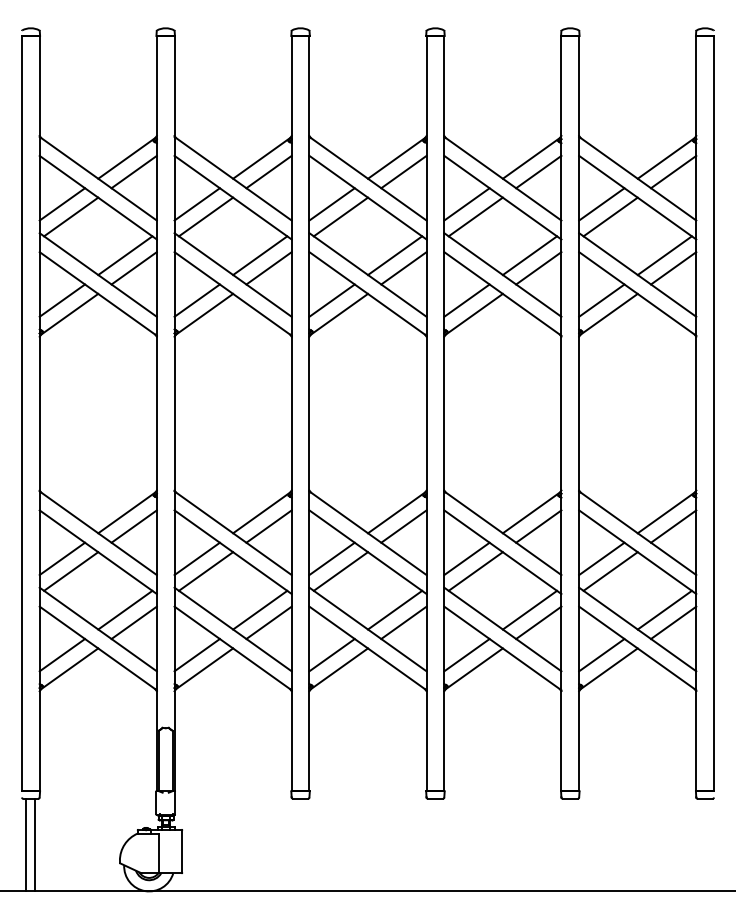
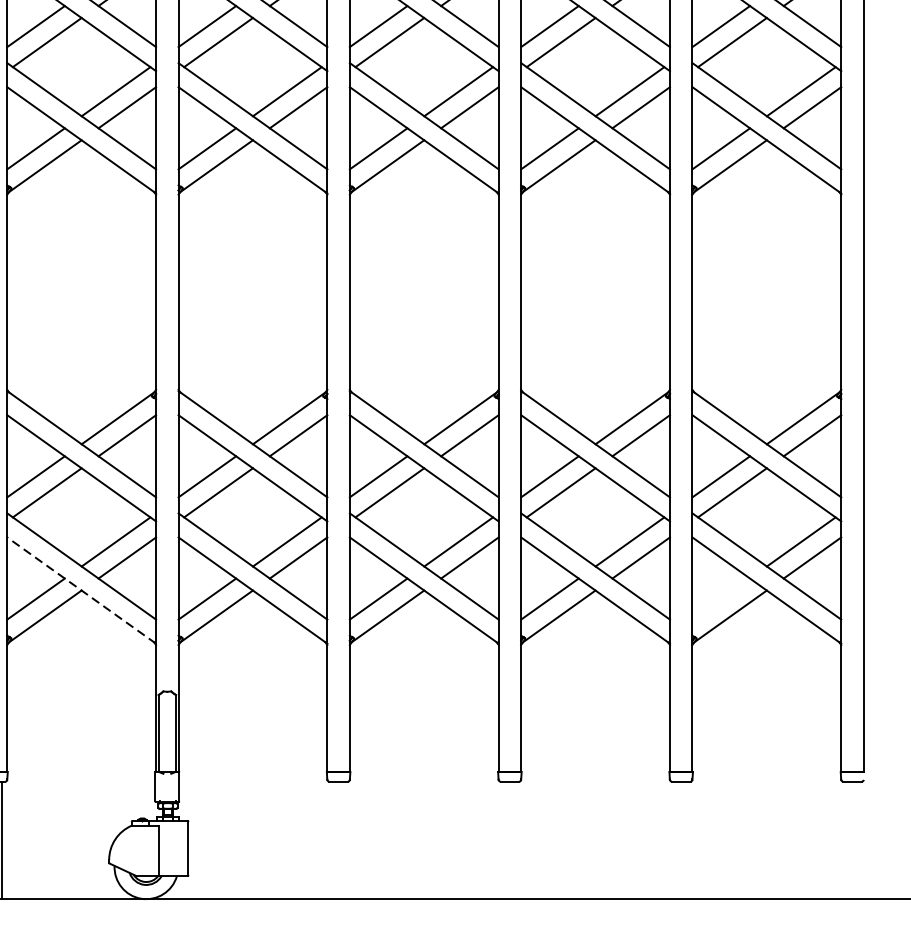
line: (98, 648) -> (81, 590), solid -> dashed
line: (601, 655) -> (720, 599), removed

